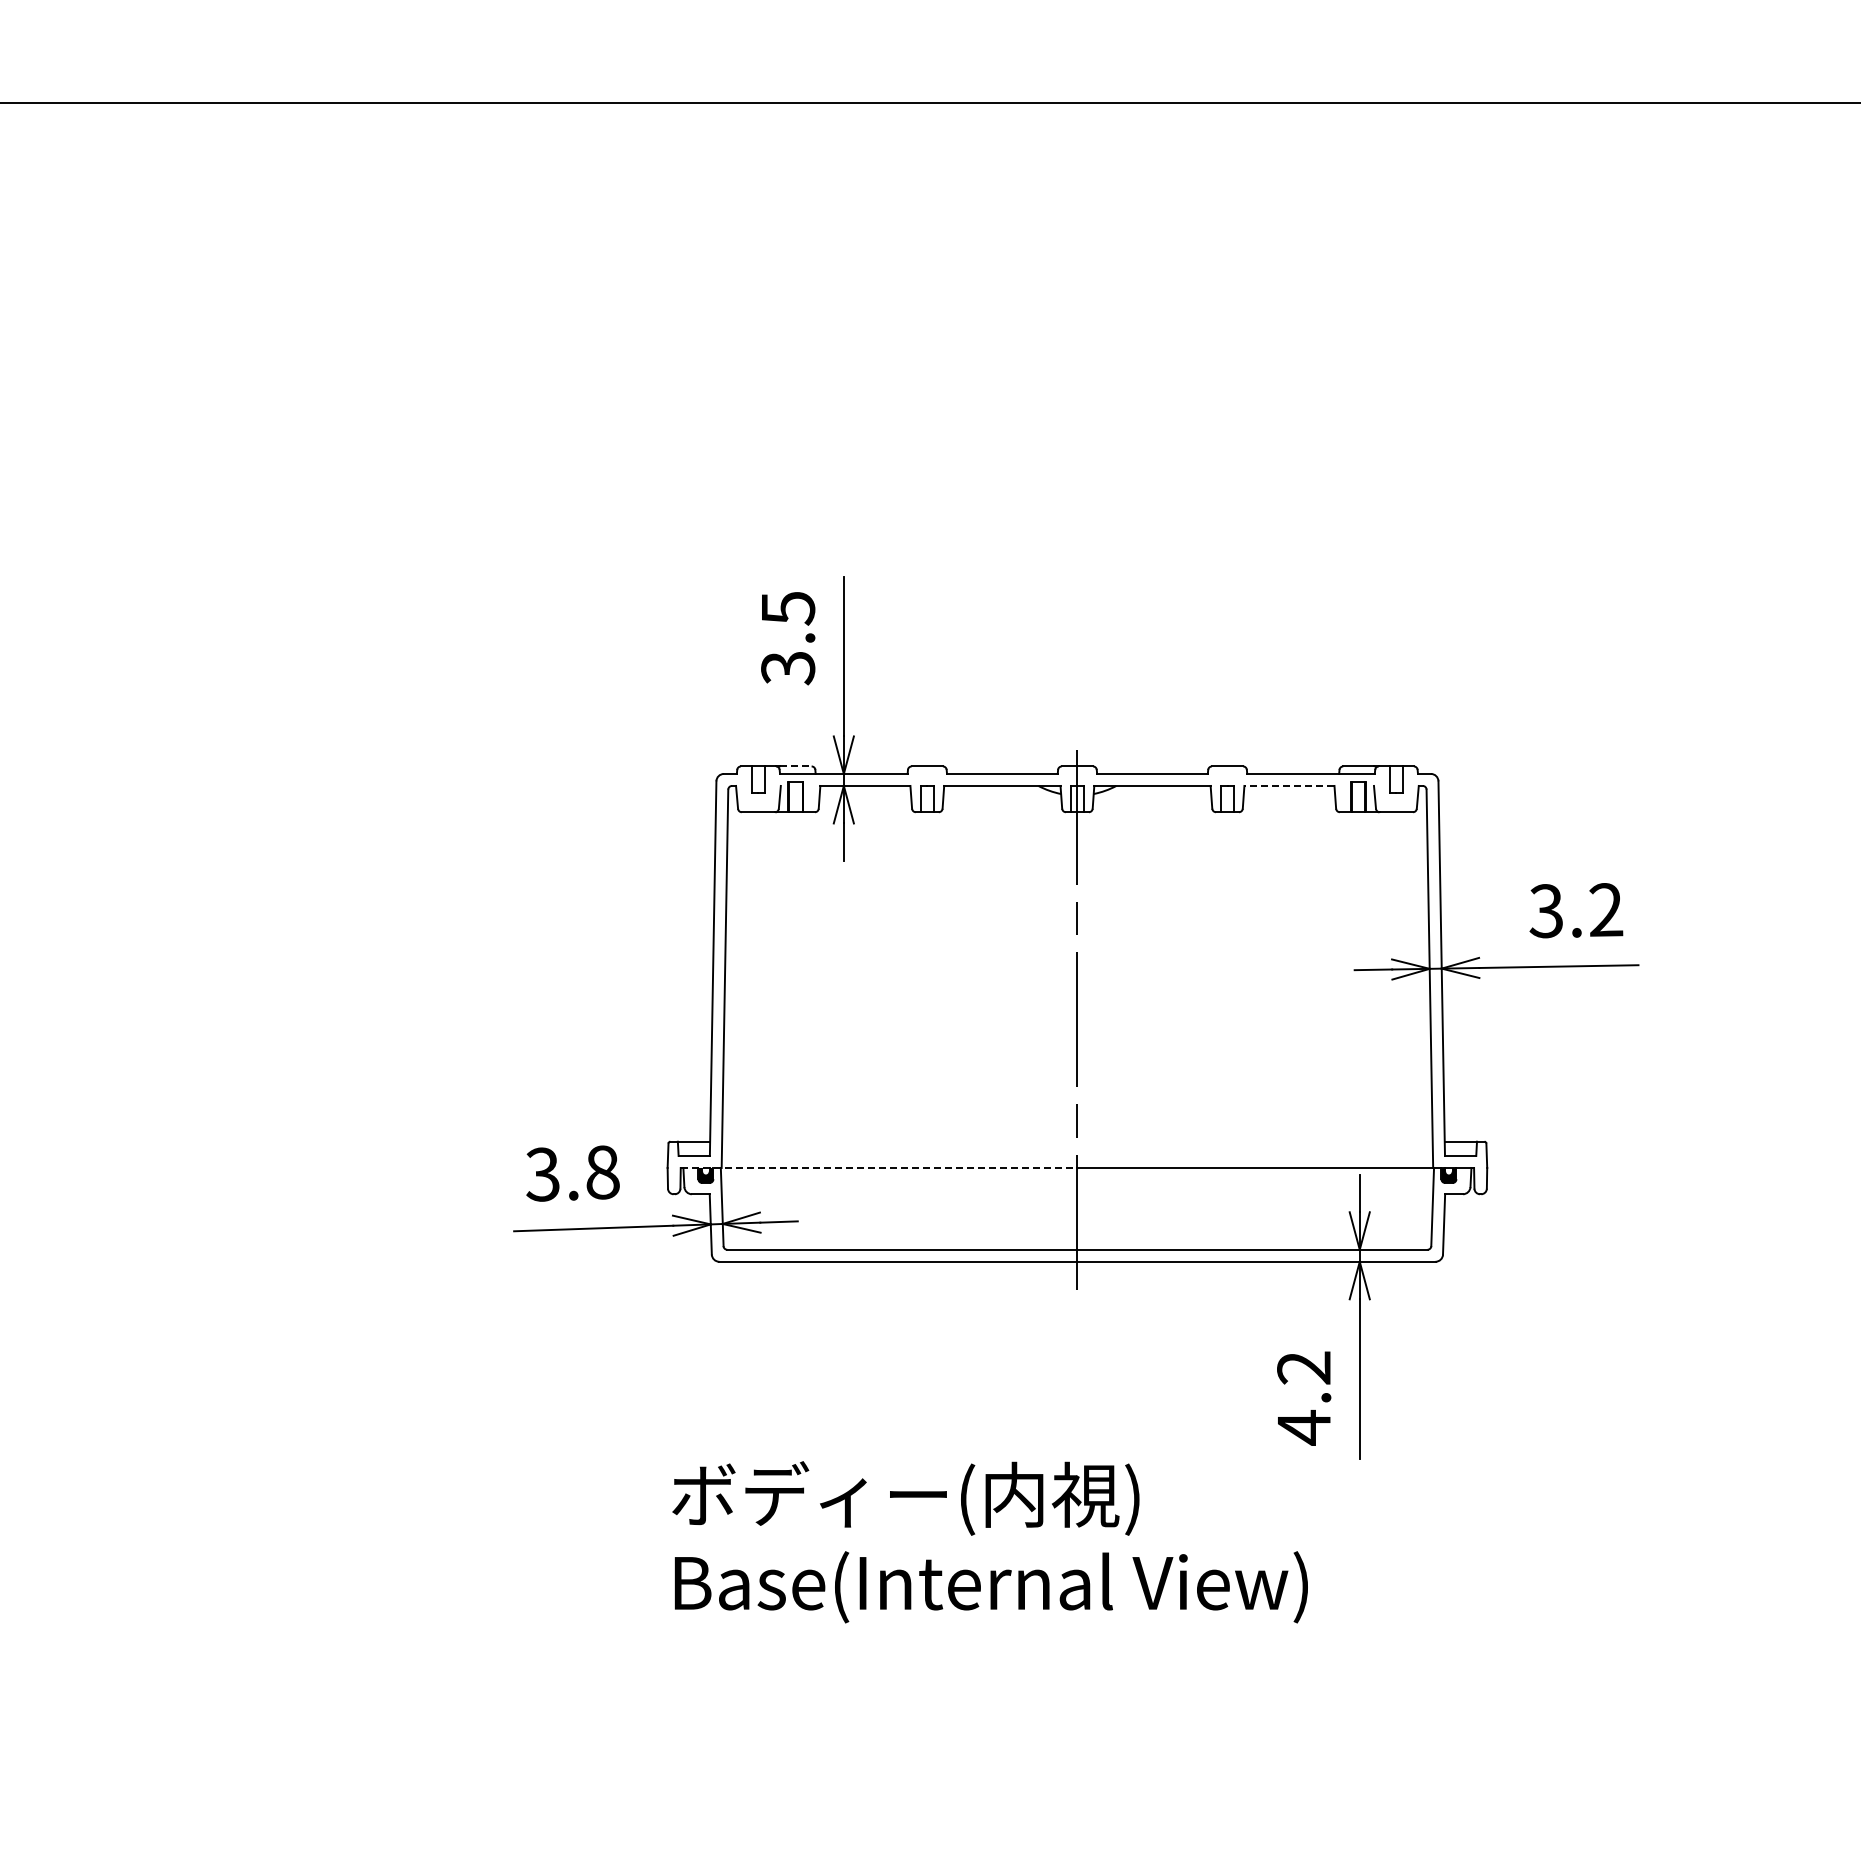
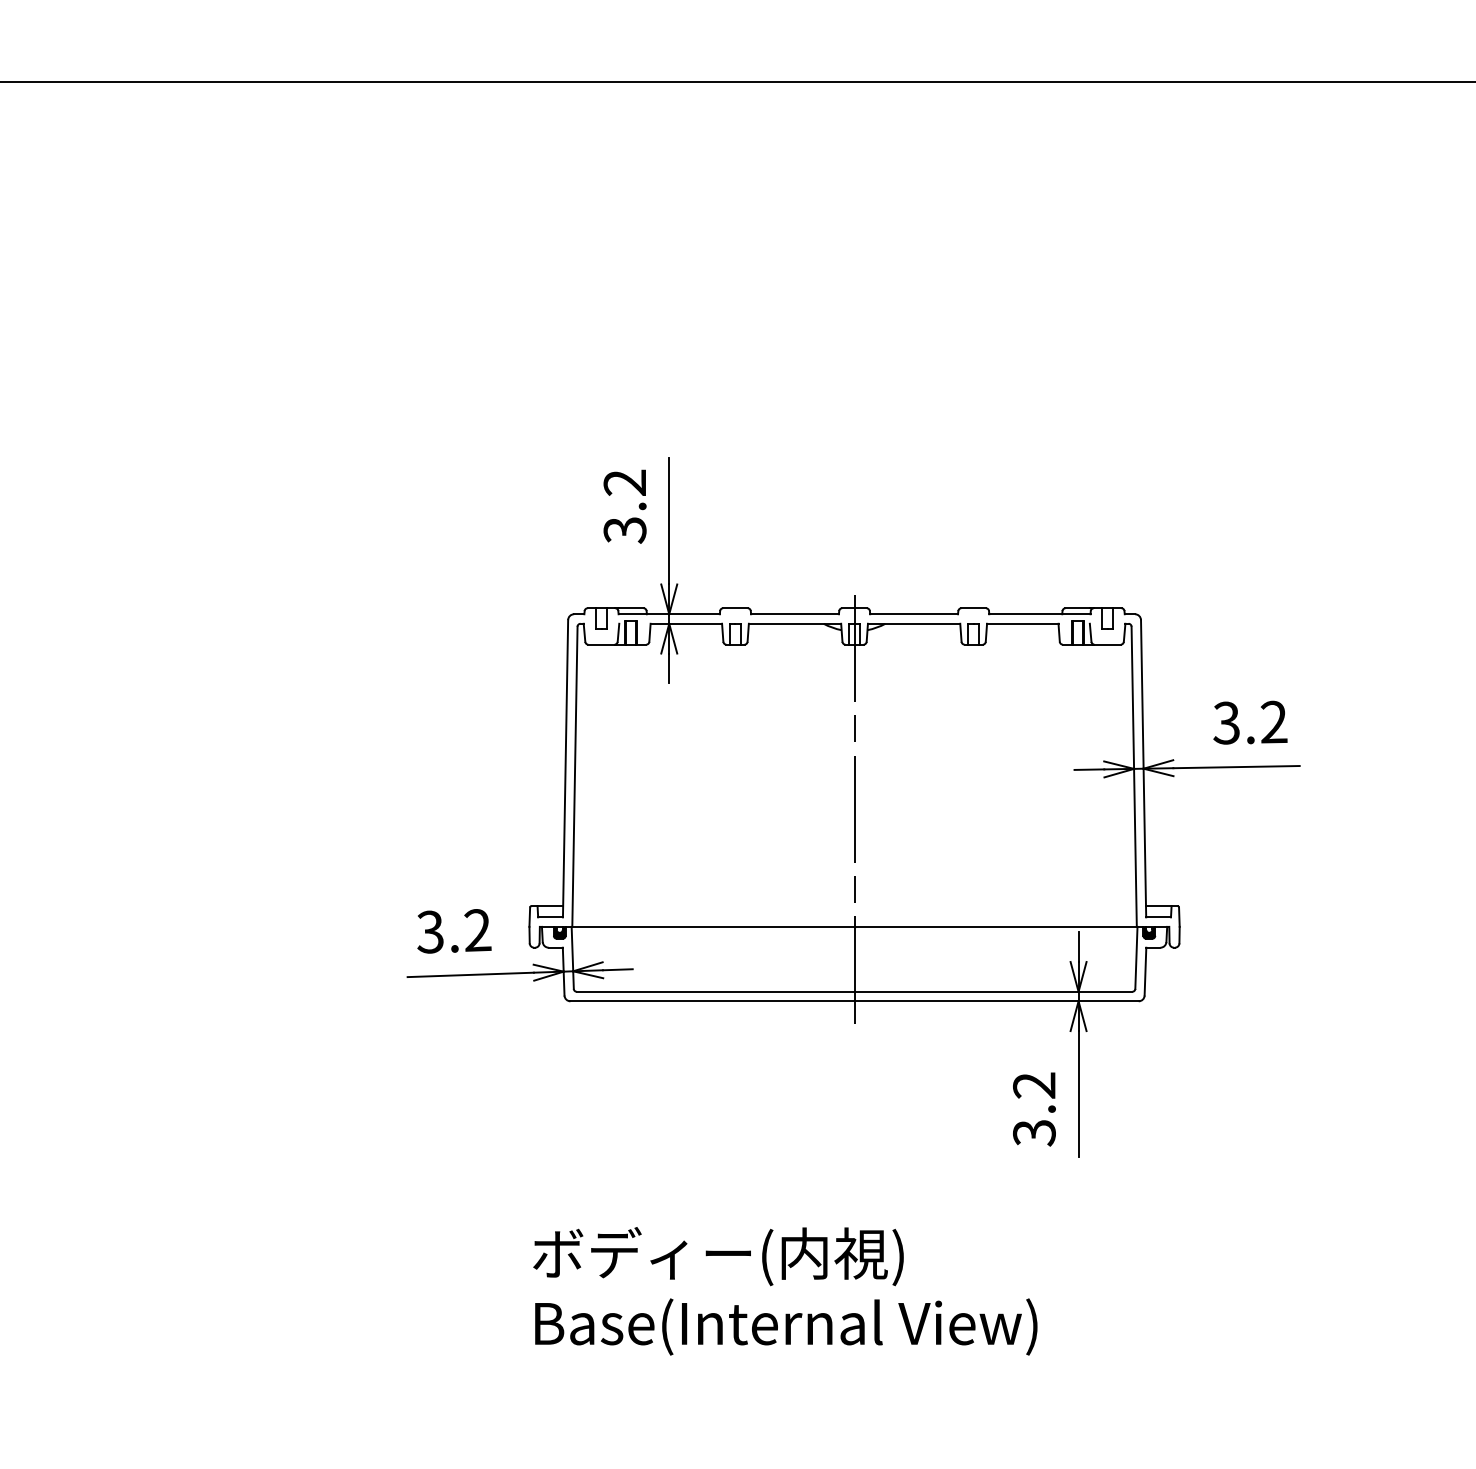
text: (788, 608) -> (625, 482), 3.5 -> 3.2
line: (796, 766) -> (631, 608), dashed -> solid
line: (1288, 785) -> (1022, 623), dashed -> solid
line: (879, 1167) -> (697, 926), dashed -> solid
text: (602, 1172) -> (477, 930), 3.8 -> 3.2
text: (1304, 1427) -> (1034, 1132), 4.2 -> 3.2
text: (989, 1542) -> (784, 1291), moved

